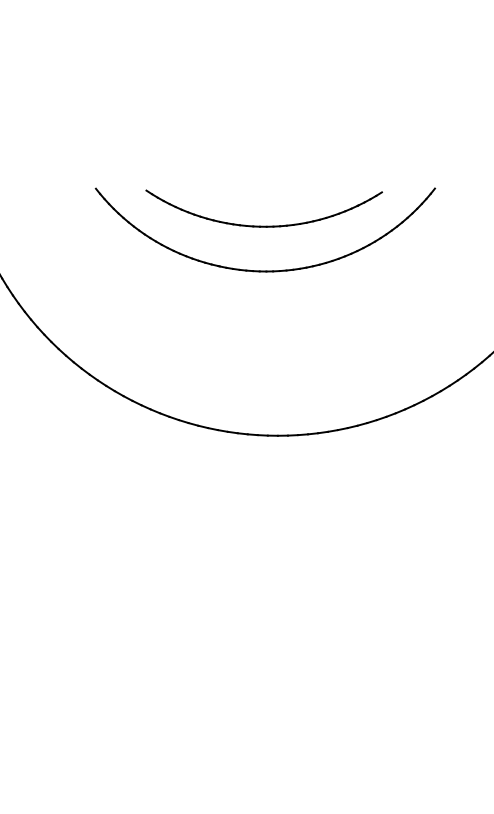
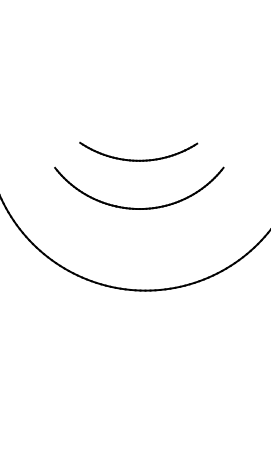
part: (263, 224) -> (138, 159), moved

